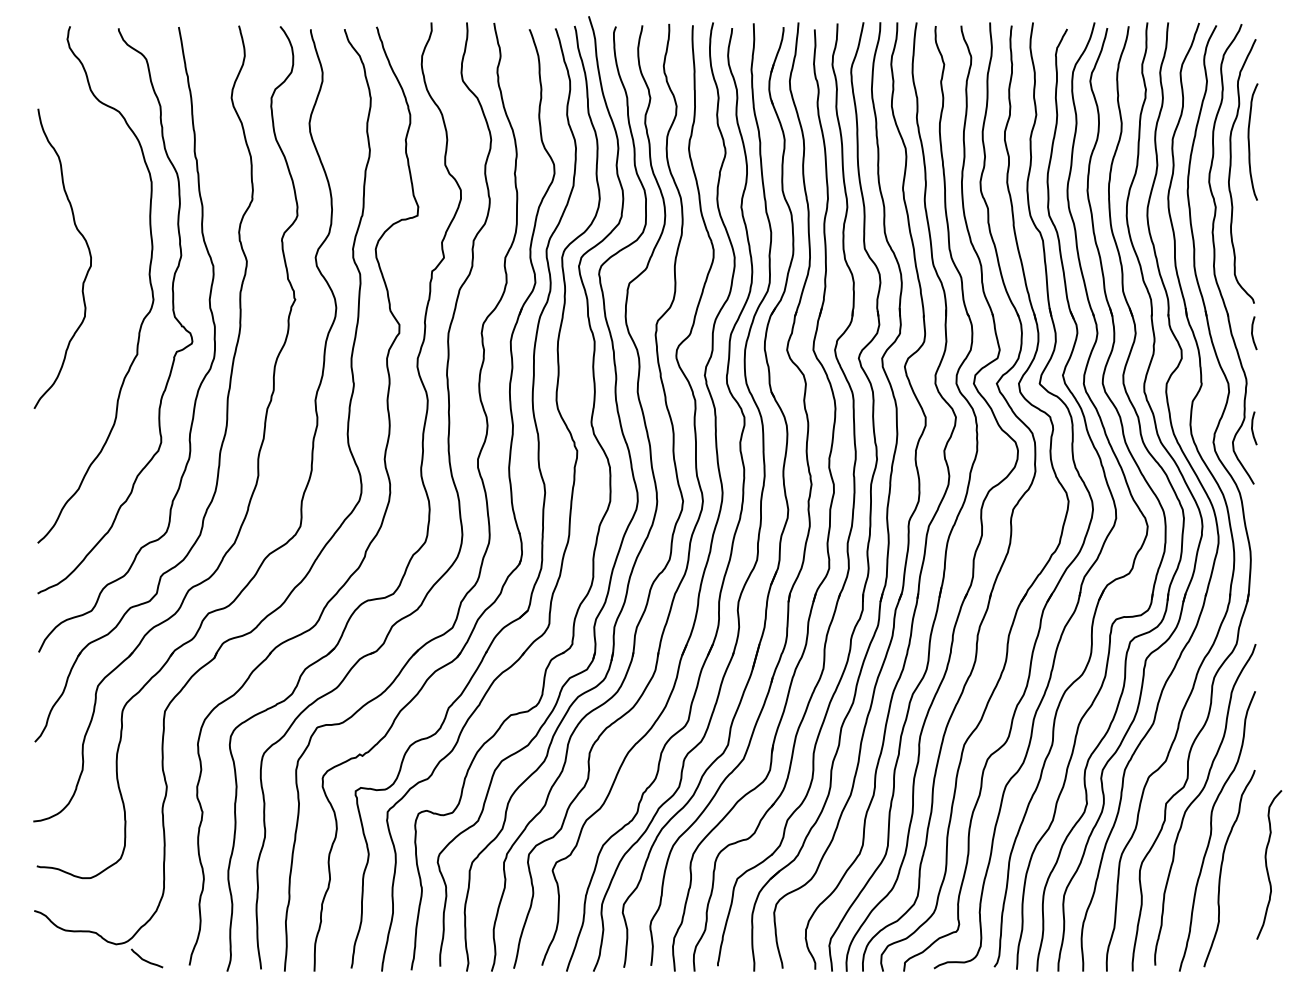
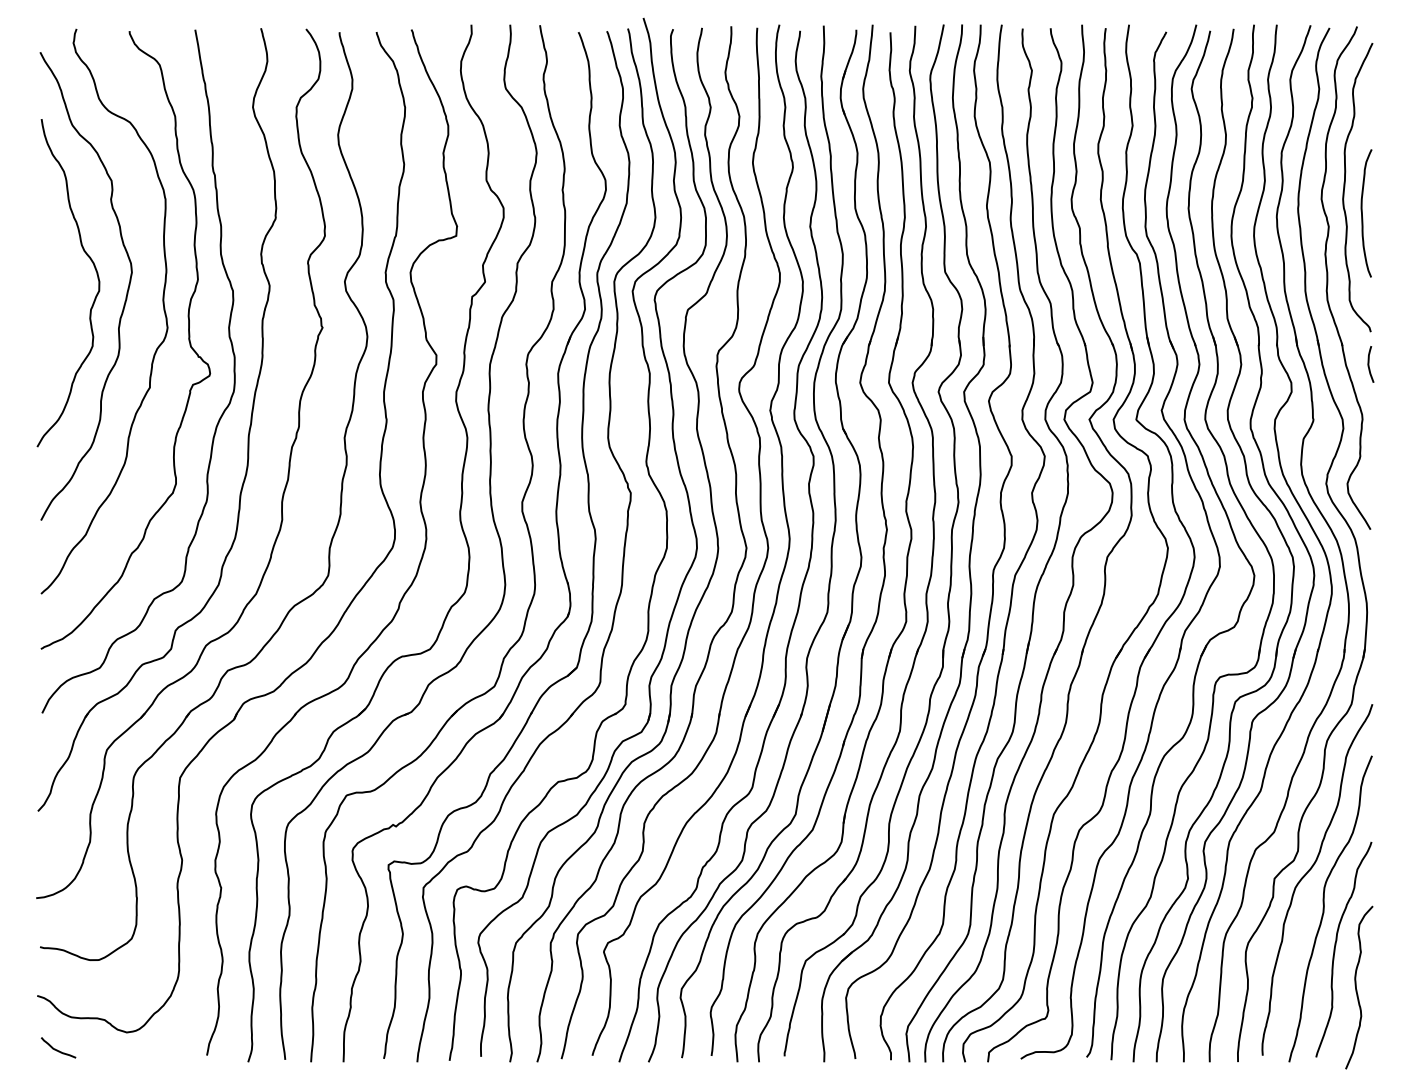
curve: (1249, 142) -> (1362, 213), moved
curve: (115, 271) -> (125, 296), added
curve: (1253, 428) -> (1369, 468), removed
curve: (1267, 866) -> (1357, 989), moved
curve: (146, 959) -> (57, 1049), moved

